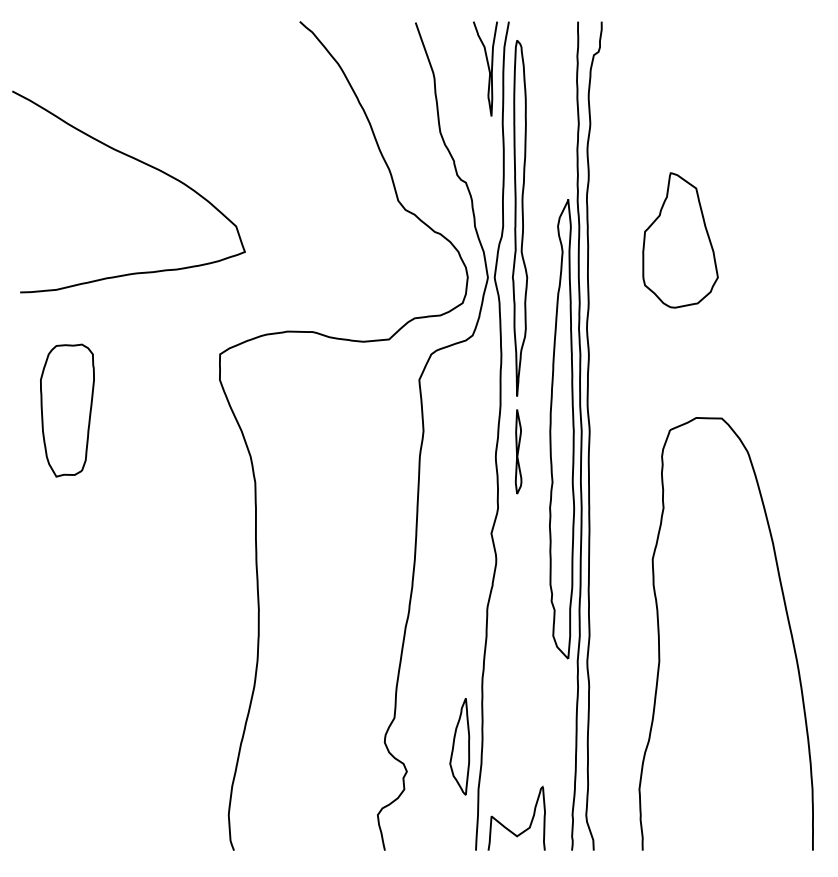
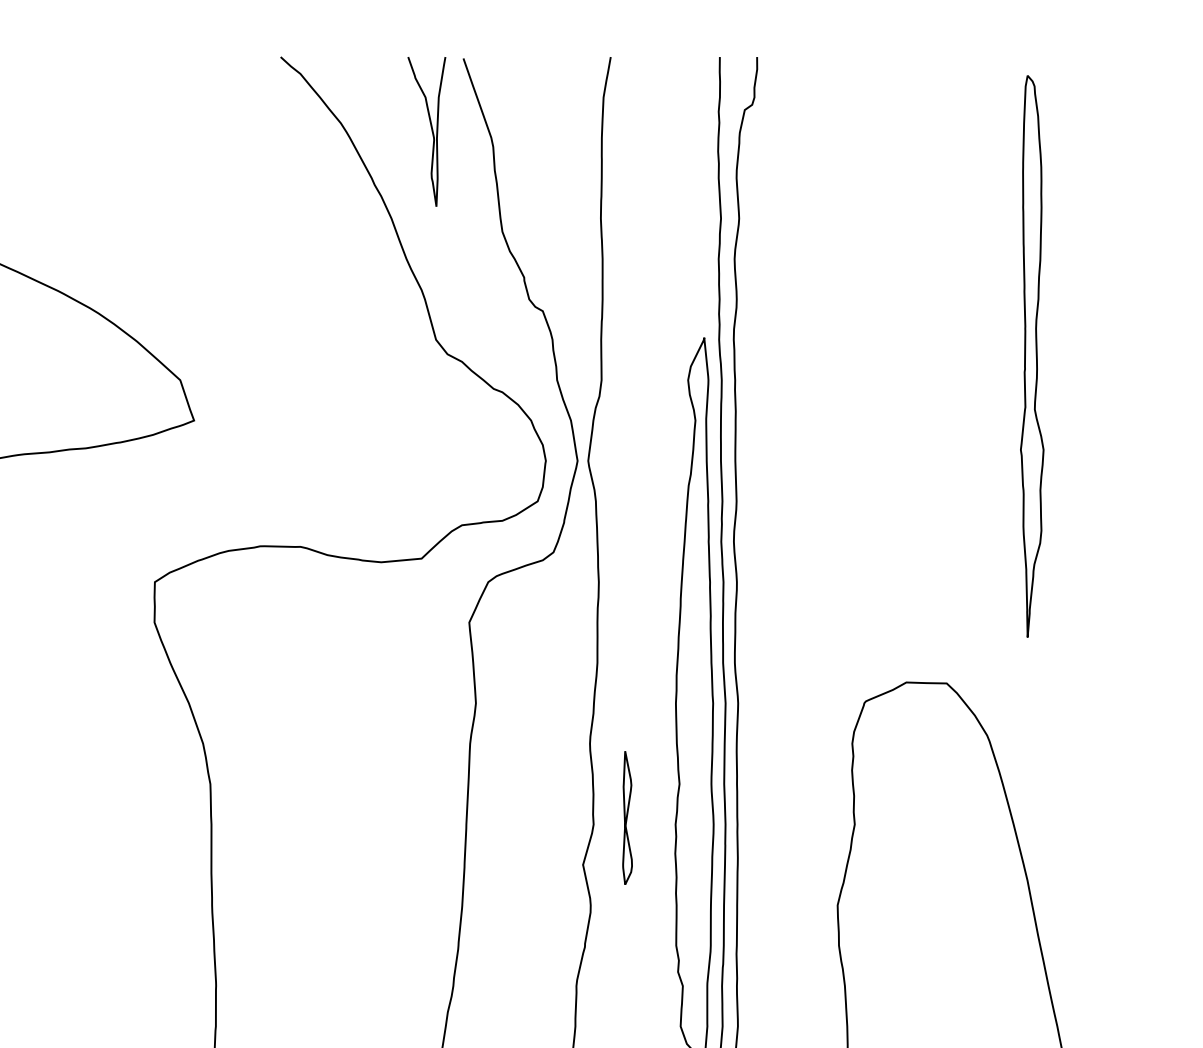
curve: (487, 66) -> (430, 127), moved
part: (520, 218) -> (1032, 356), moved
part: (680, 240) -> (881, 402), removed
part: (518, 451) -> (627, 817), moved

